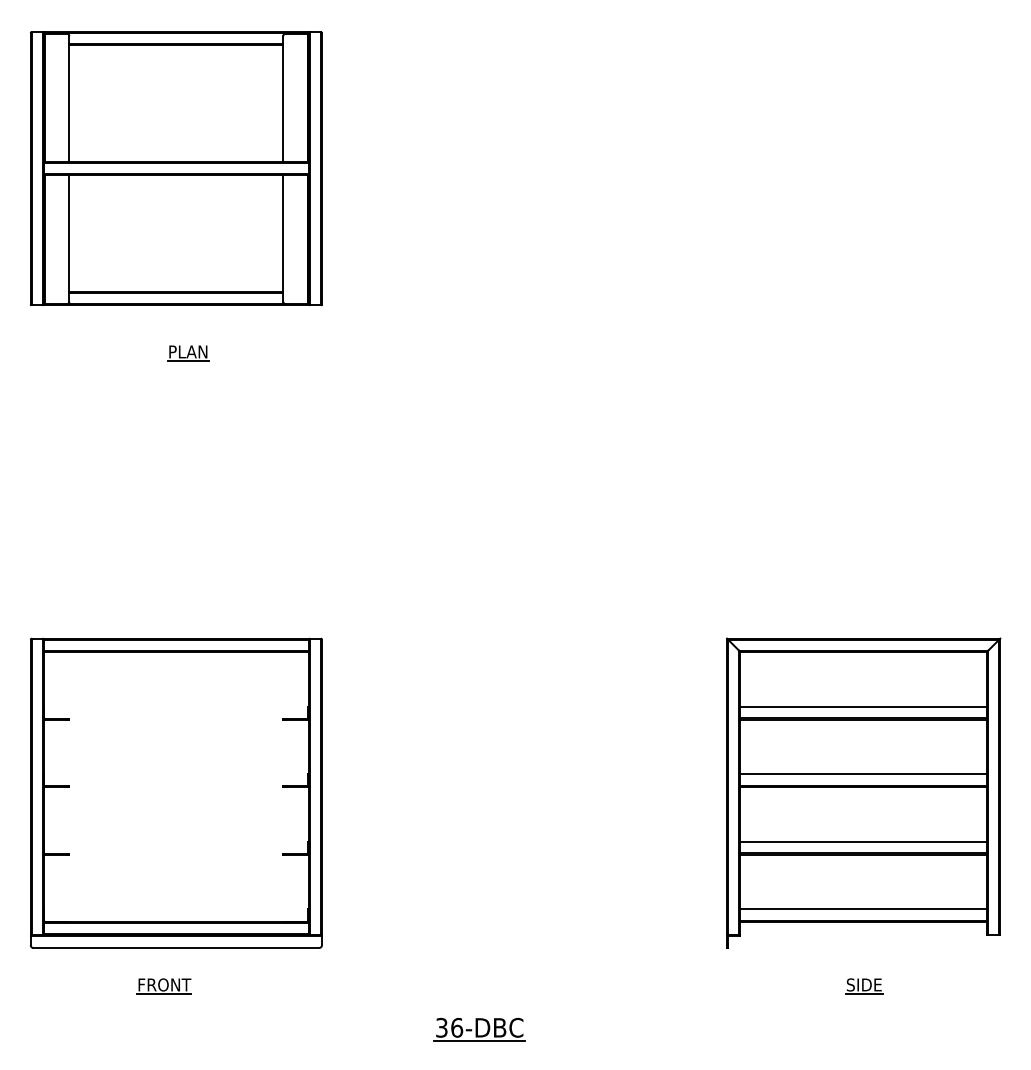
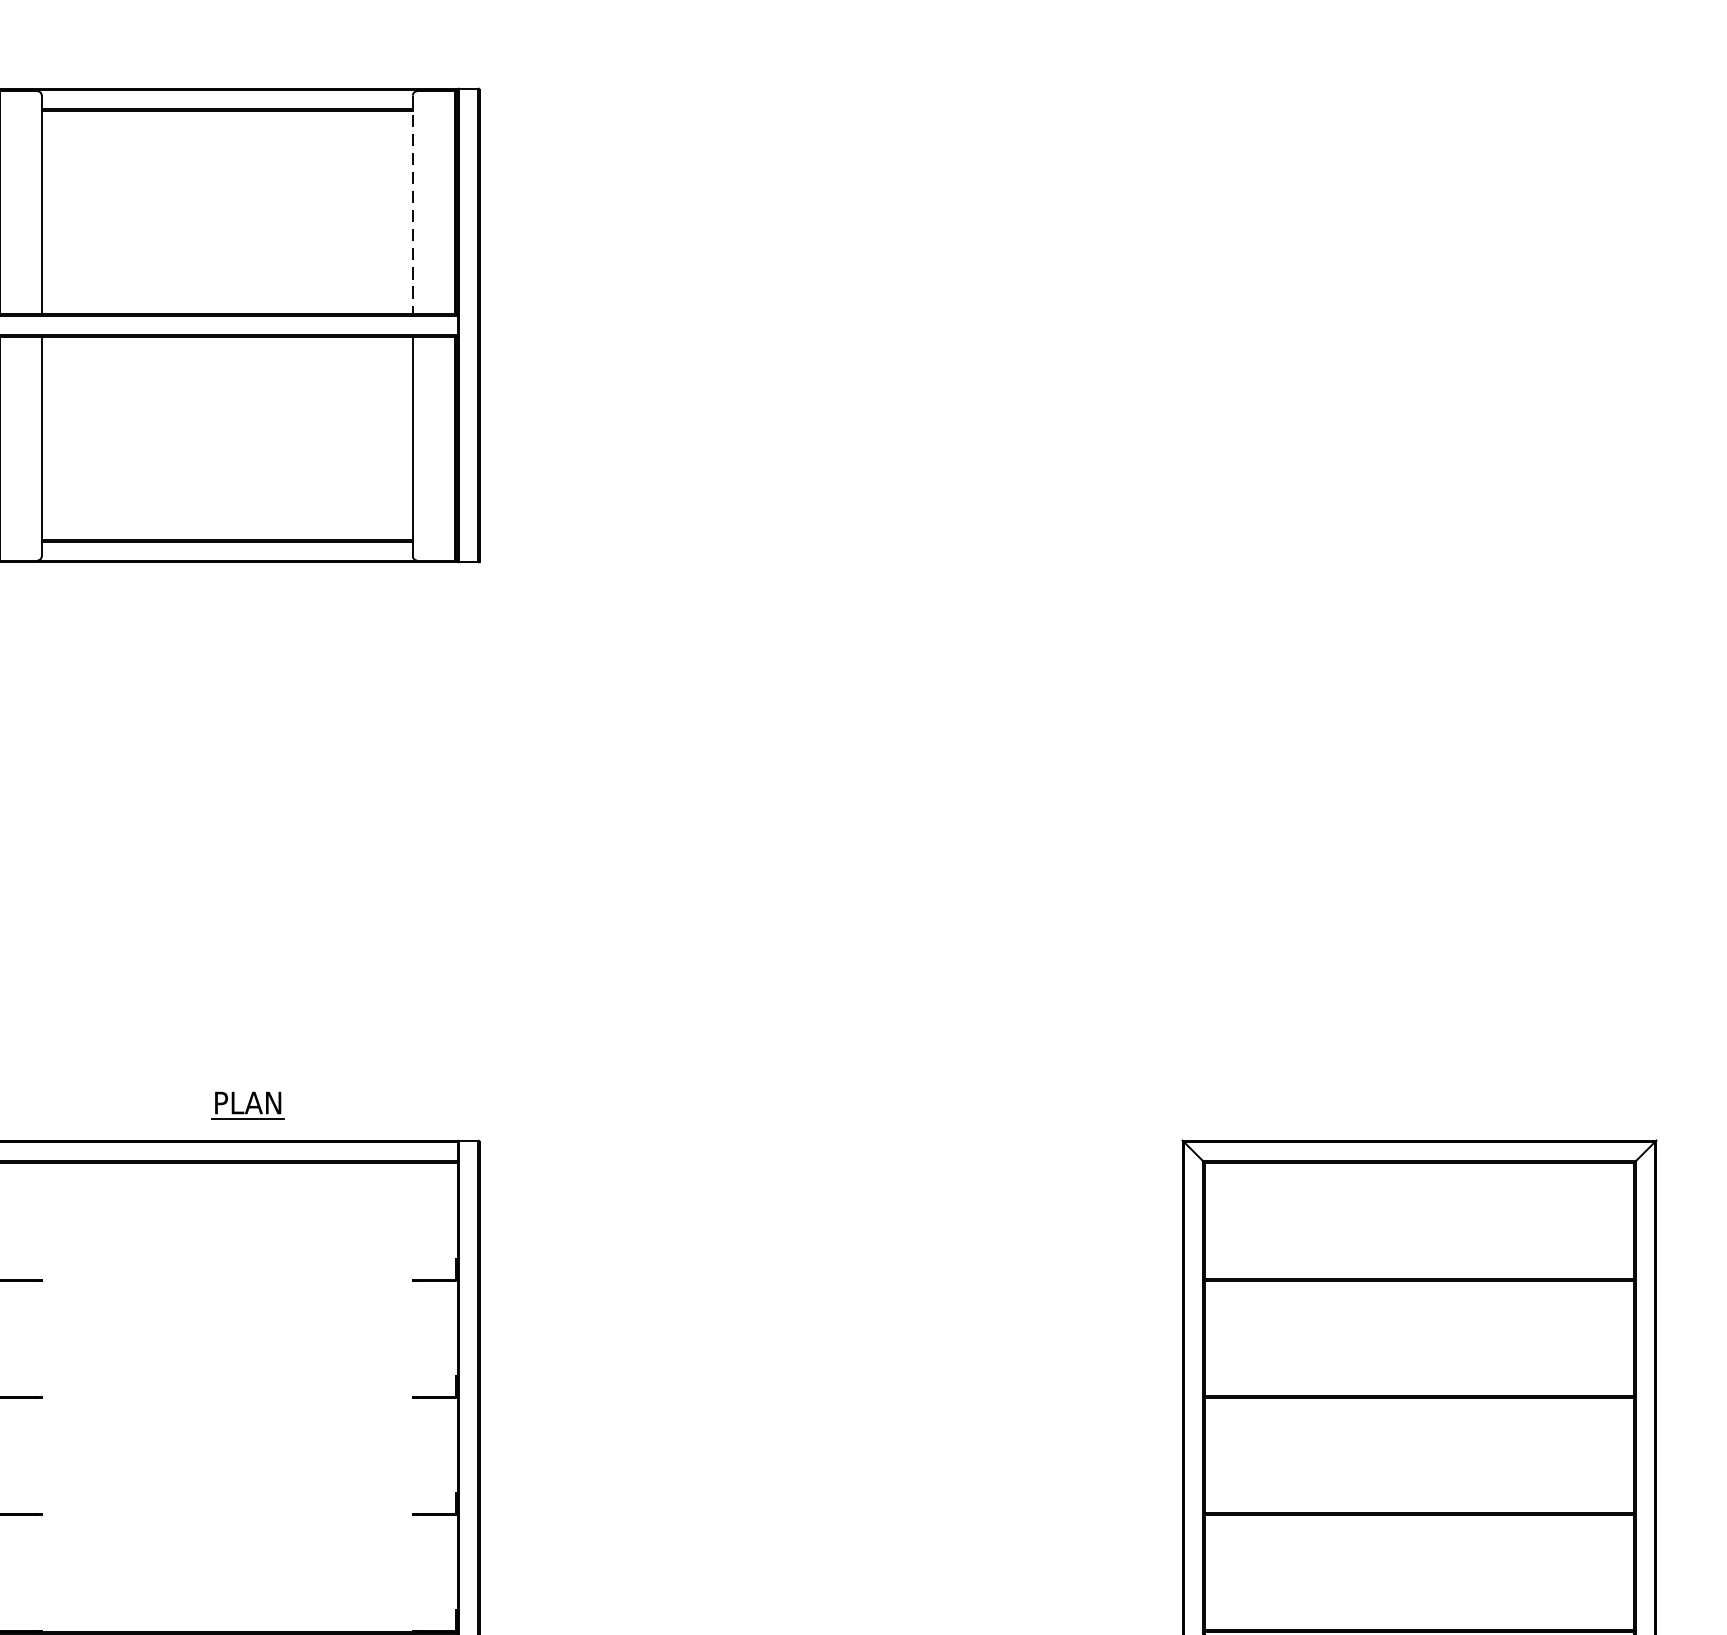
line: (283, 99) -> (413, 205), solid -> dashed
part: (188, 353) -> (248, 1105), moved
line: (863, 706) -> (1419, 1258), removed
line: (863, 774) -> (1419, 1376), removed
line: (863, 841) -> (1419, 1492), removed
line: (863, 909) -> (1419, 1610), removed

